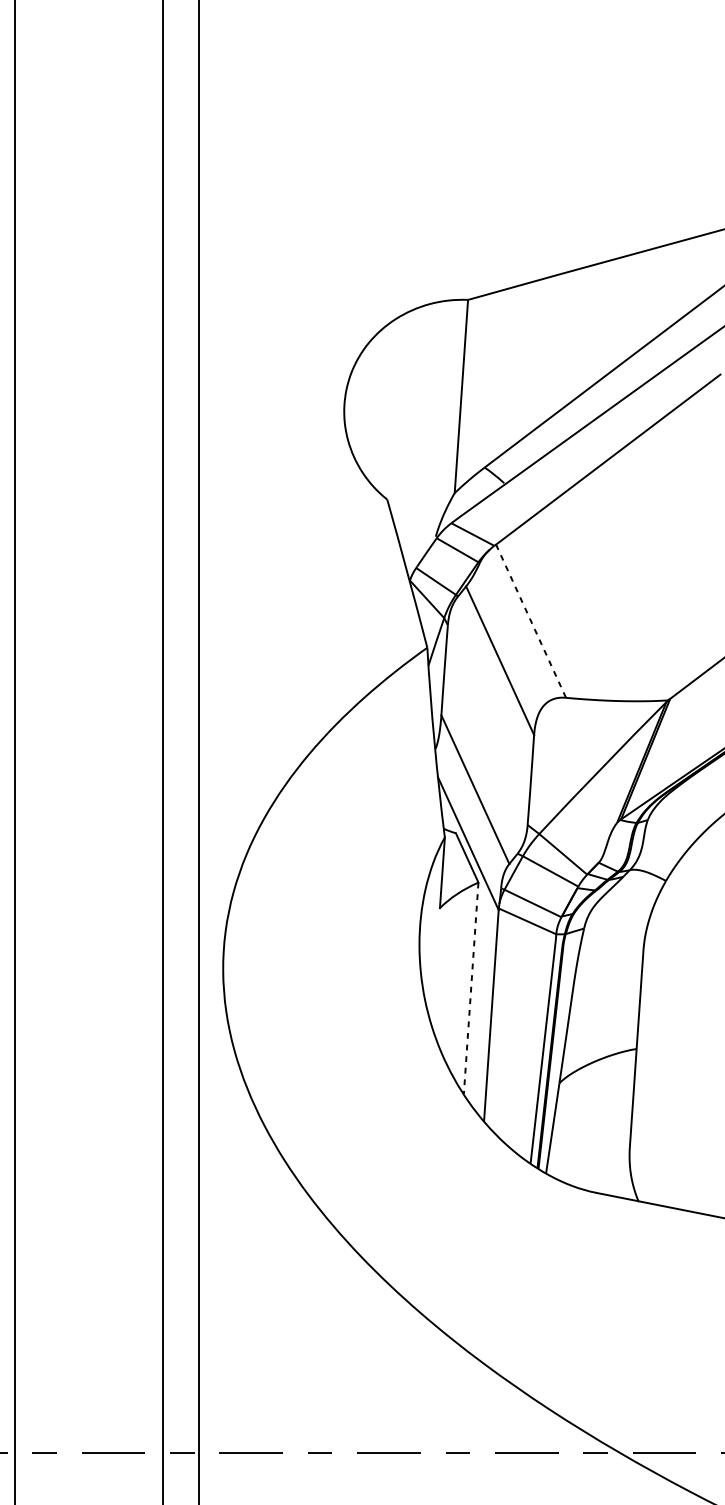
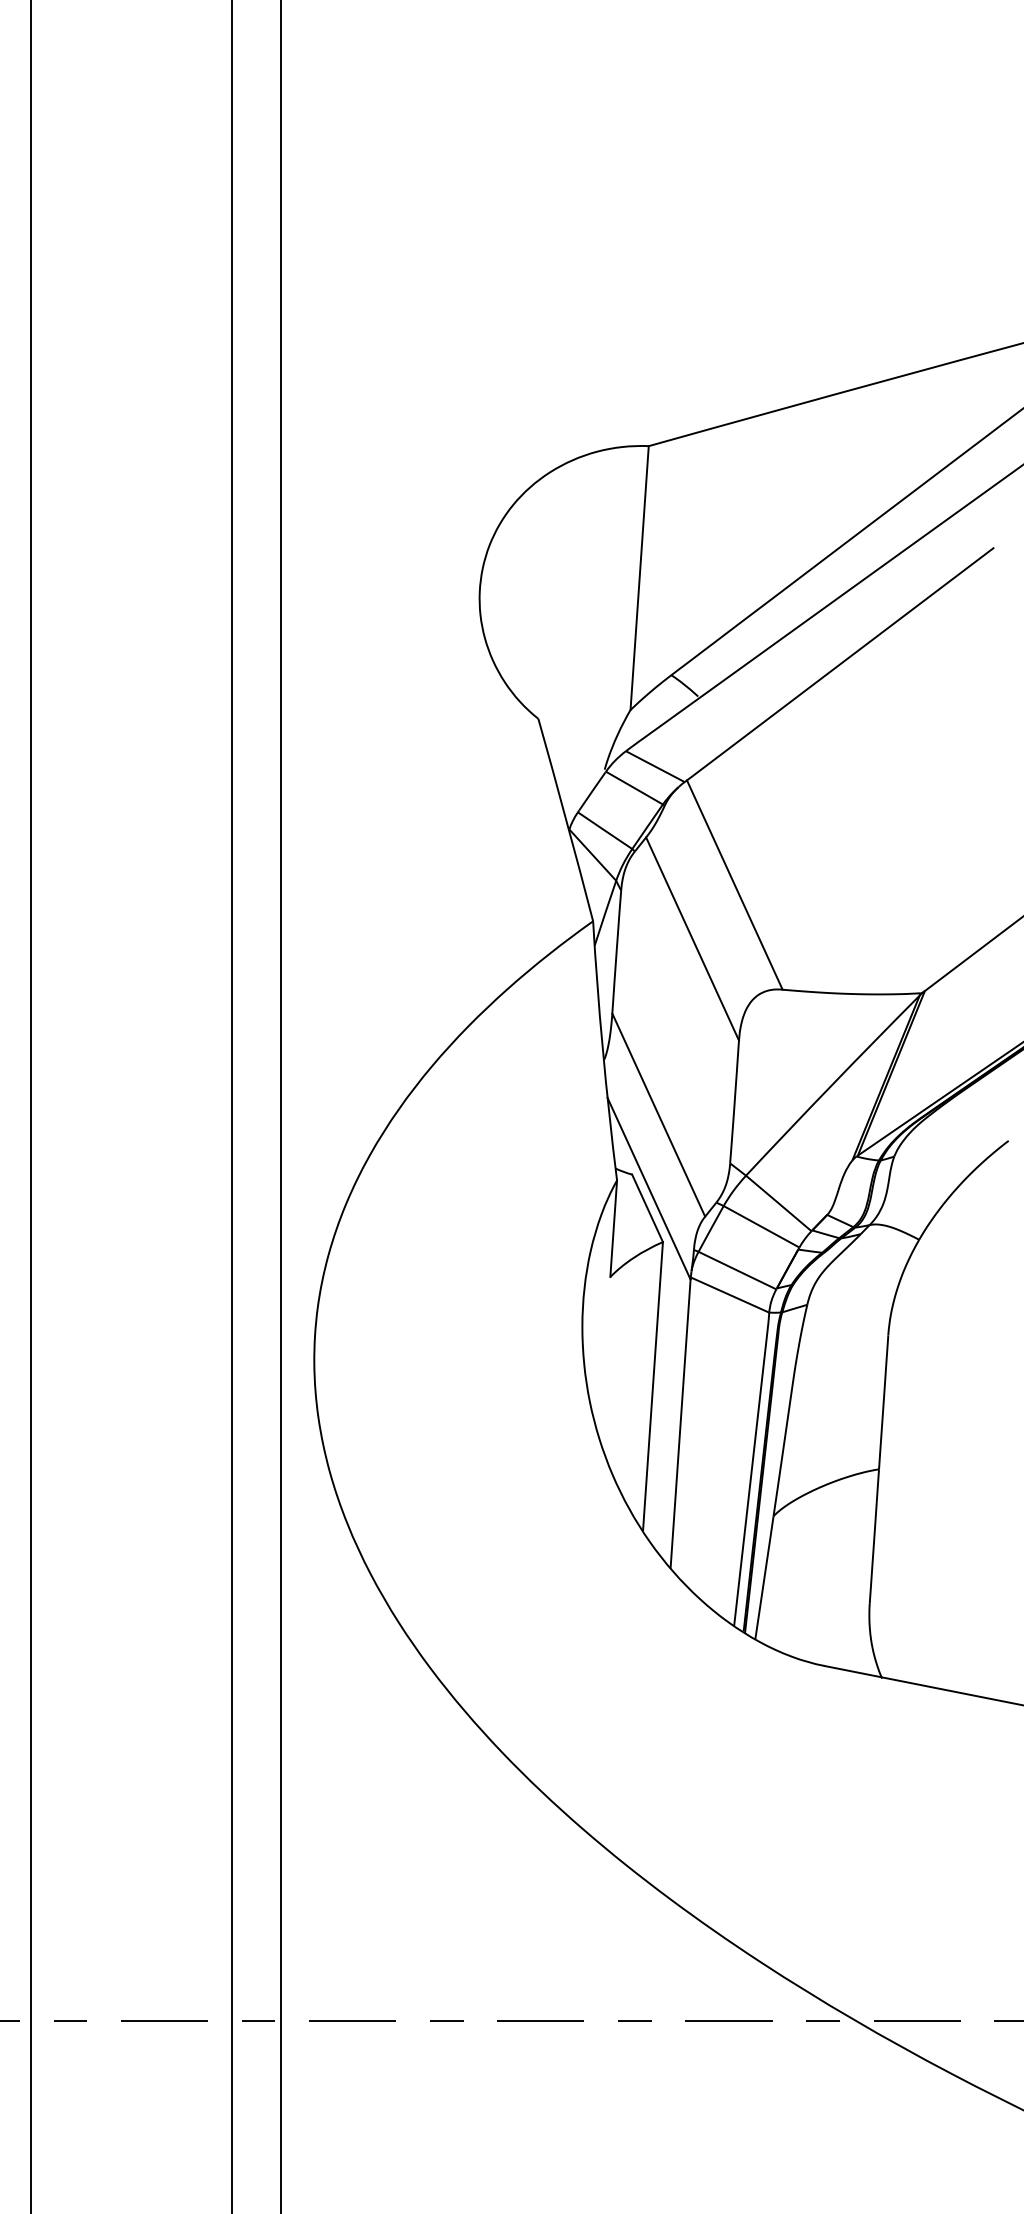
line: (531, 621) -> (735, 885), dashed -> solid
line: (471, 988) -> (653, 1386), dashed -> solid

